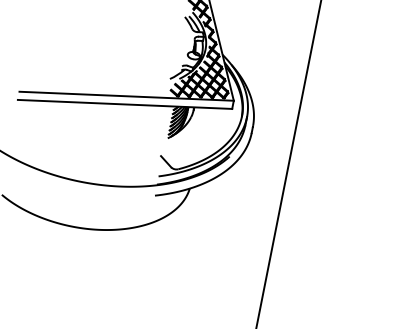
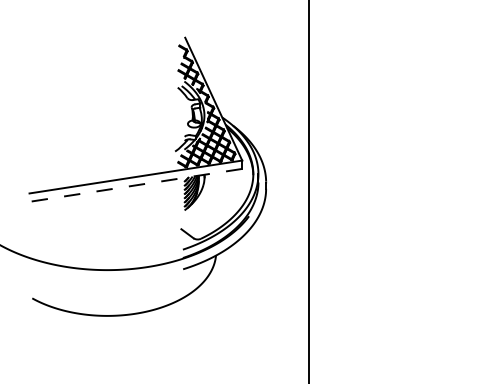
line: (124, 104) -> (135, 185), solid -> dashed

